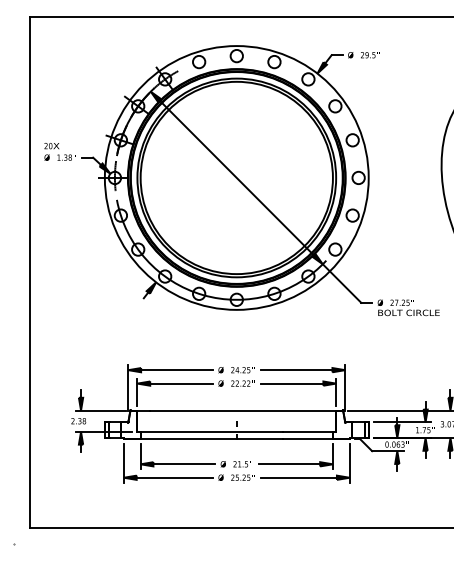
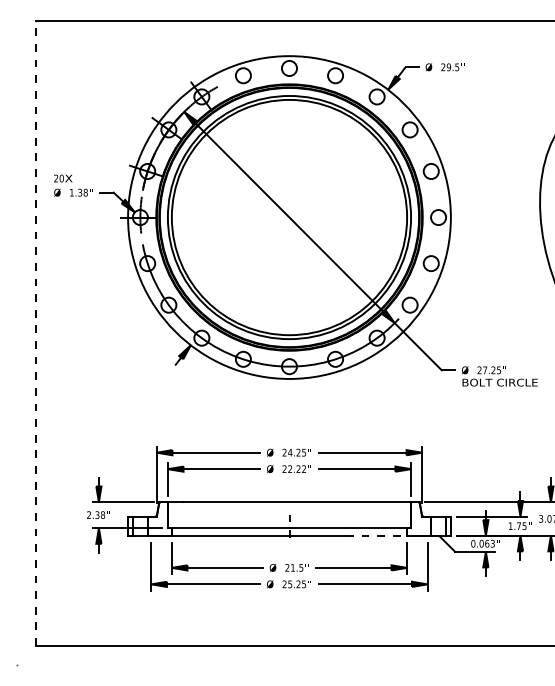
line: (30, 272) -> (36, 333), solid -> dashed
line: (307, 438) -> (376, 536), solid -> dashed

